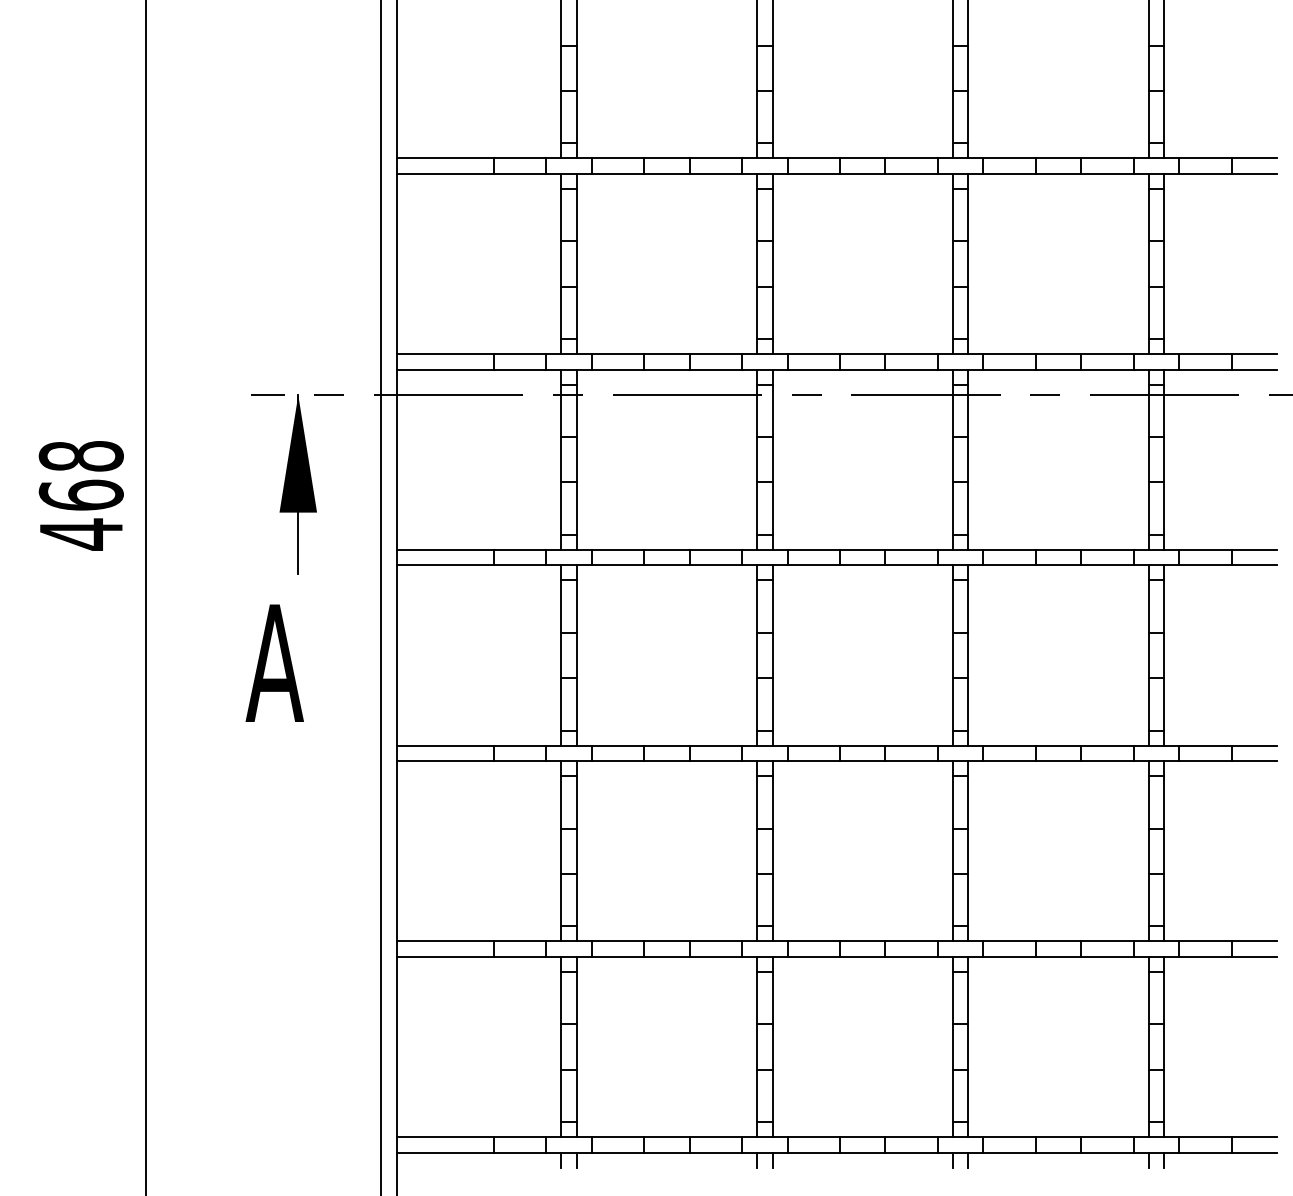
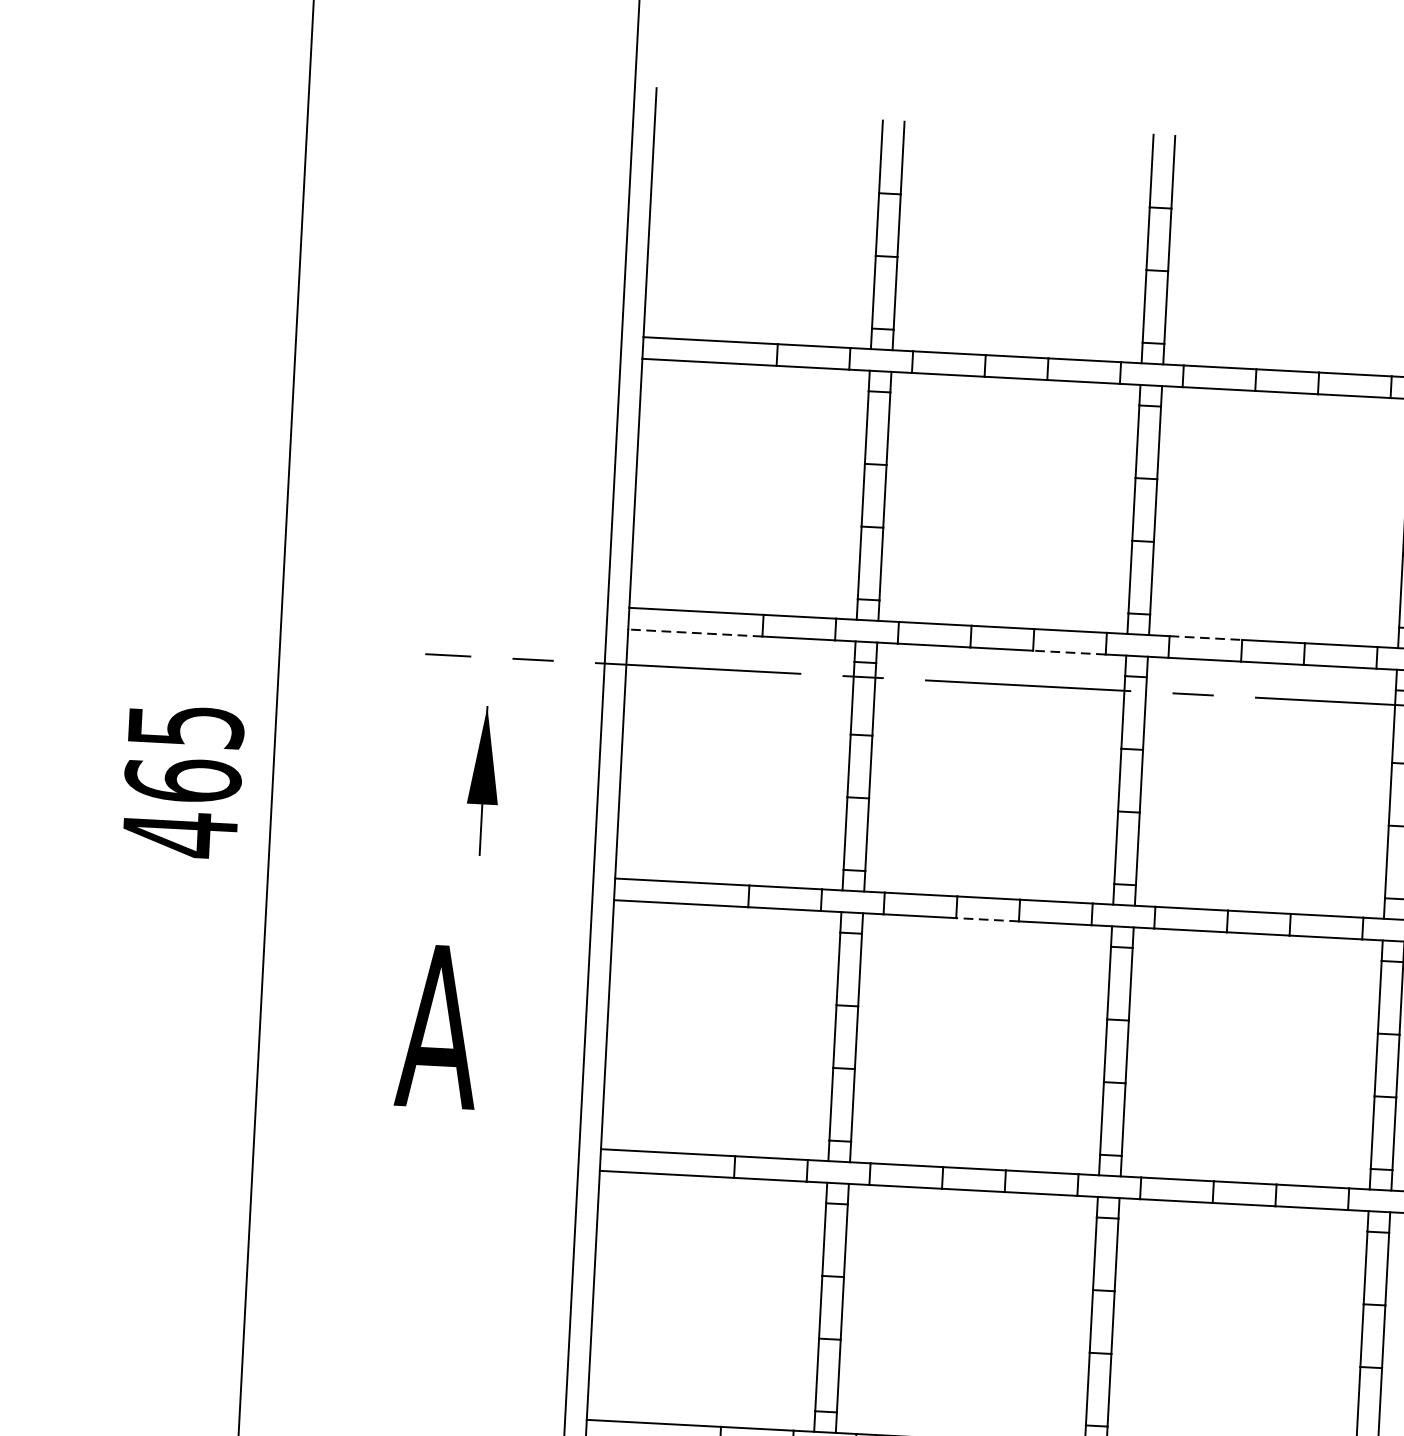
line: (814, 354) -> (1206, 638), solid -> dashed
line: (445, 369) -> (695, 632), solid -> dashed
line: (715, 369) -> (1068, 652), solid -> dashed
text: (80, 456) -> (184, 726), 468 -> 465
part: (297, 484) -> (482, 781), size x0.6
line: (666, 565) -> (986, 919), solid -> dashed

